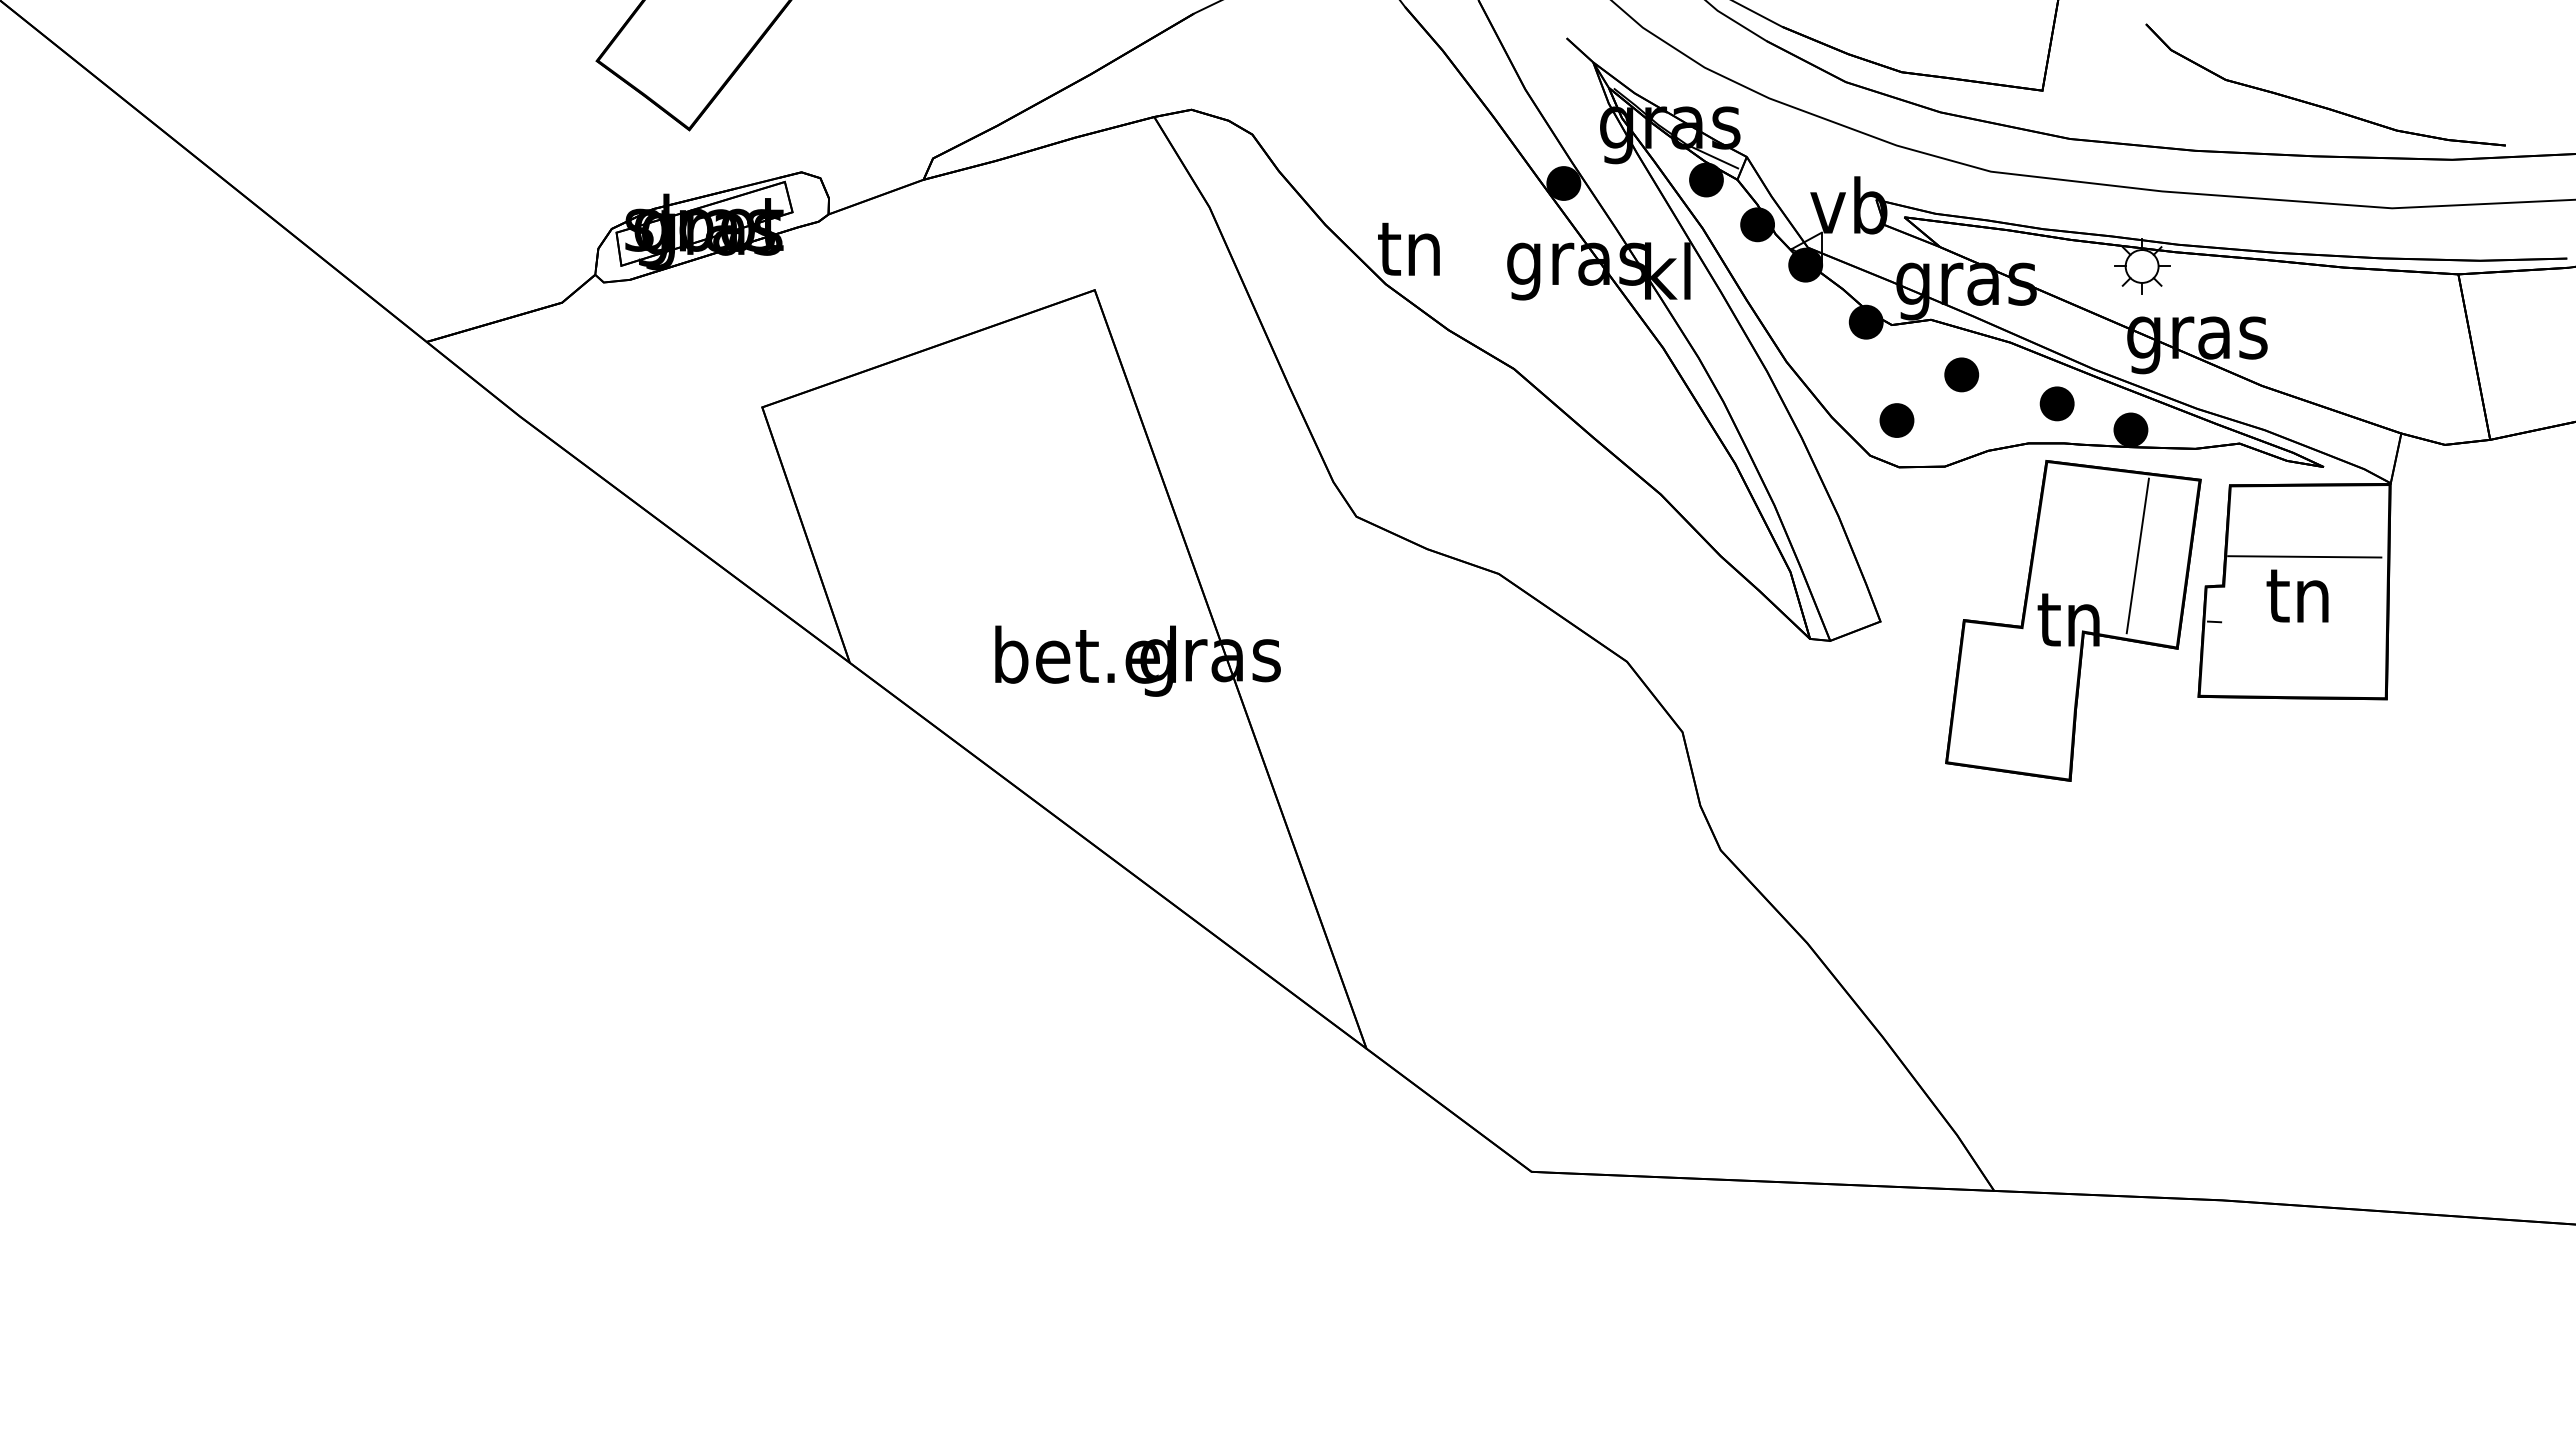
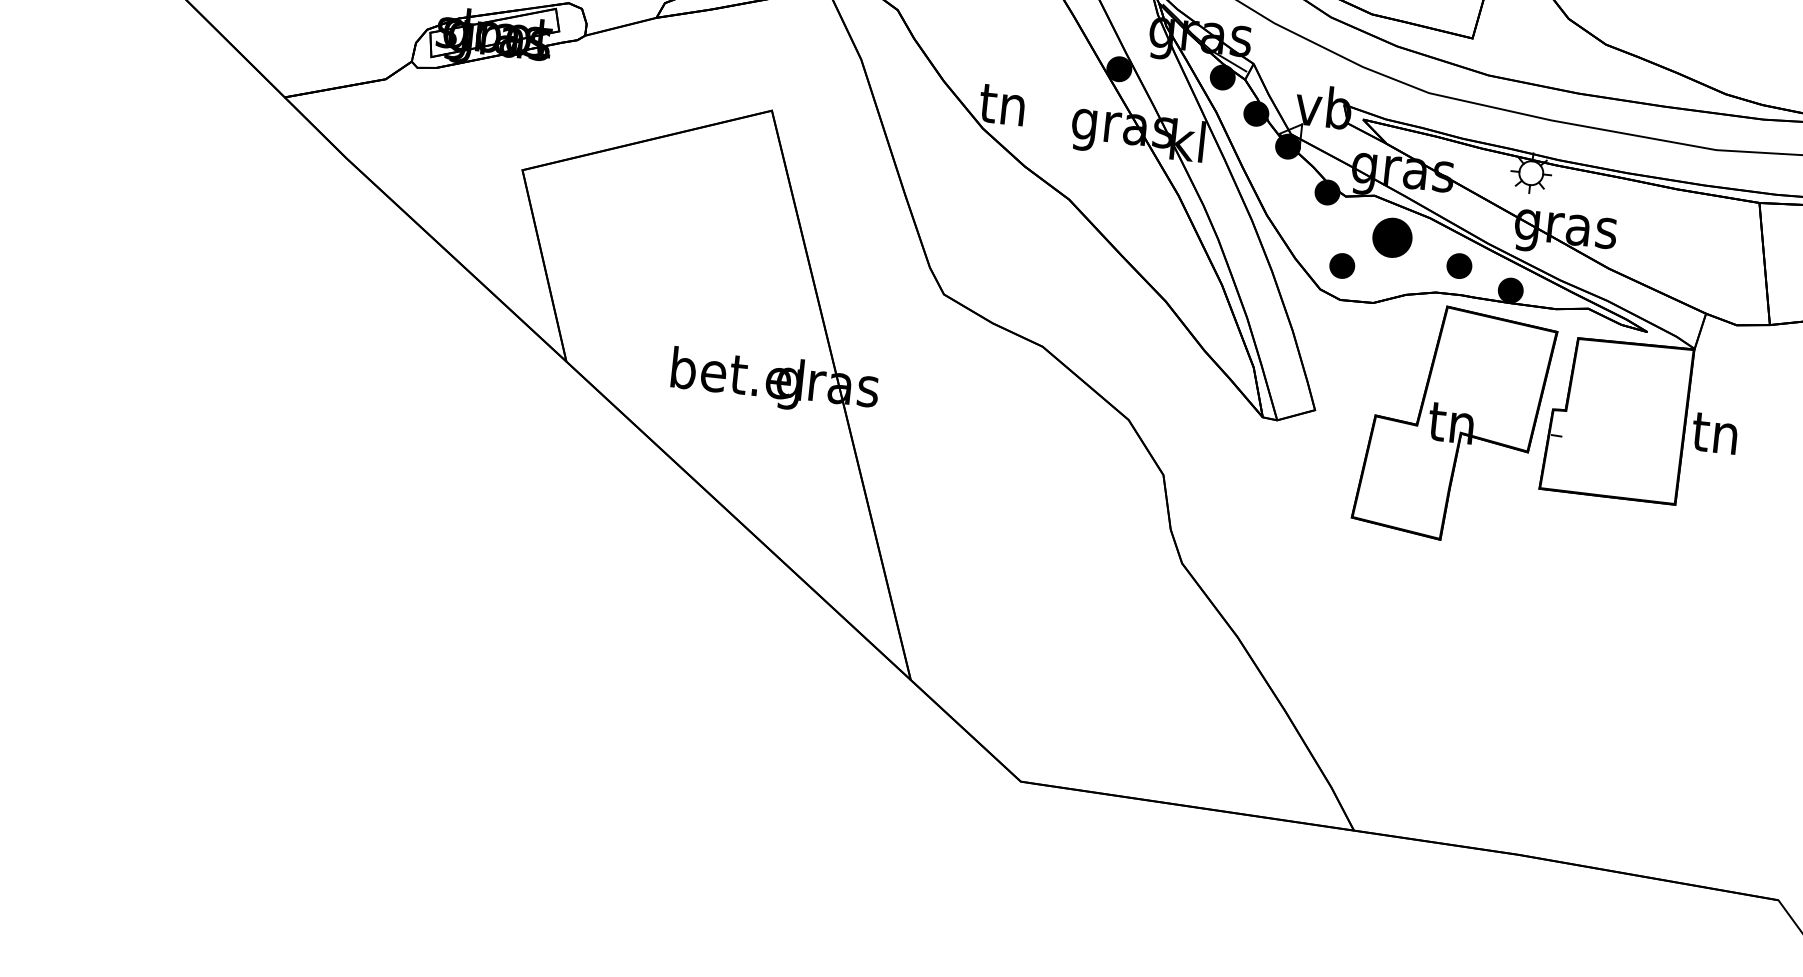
part: (1961, 374) -> (1392, 237), size x1.6
line: (2137, 555) -> (1505, 381), removed
line: (2304, 556) -> (1626, 395), removed
text: (2297, 595) -> (1714, 433), moved

